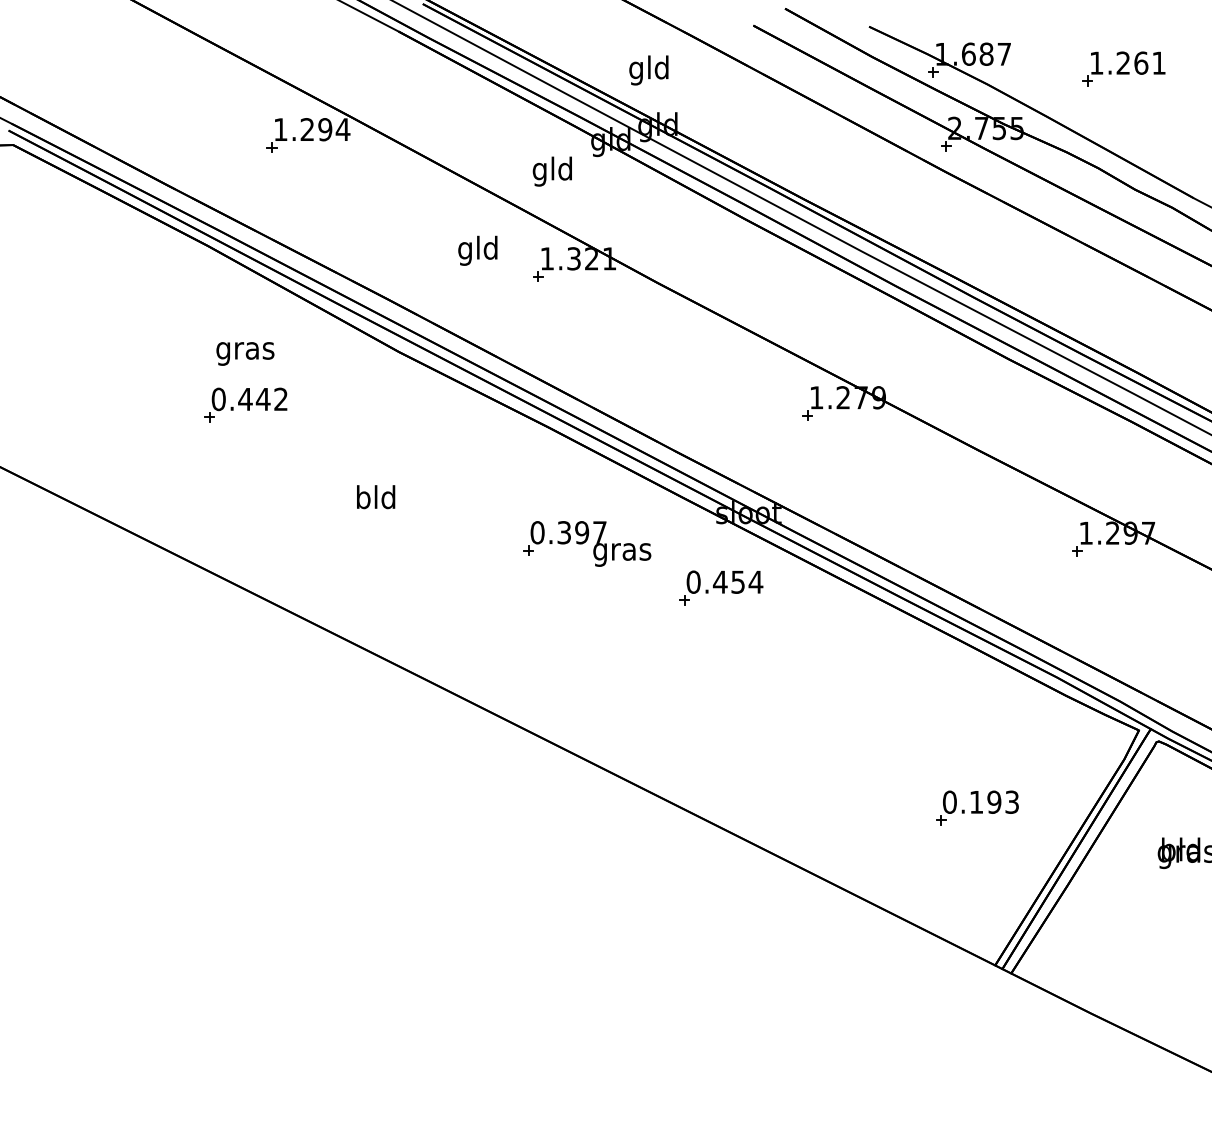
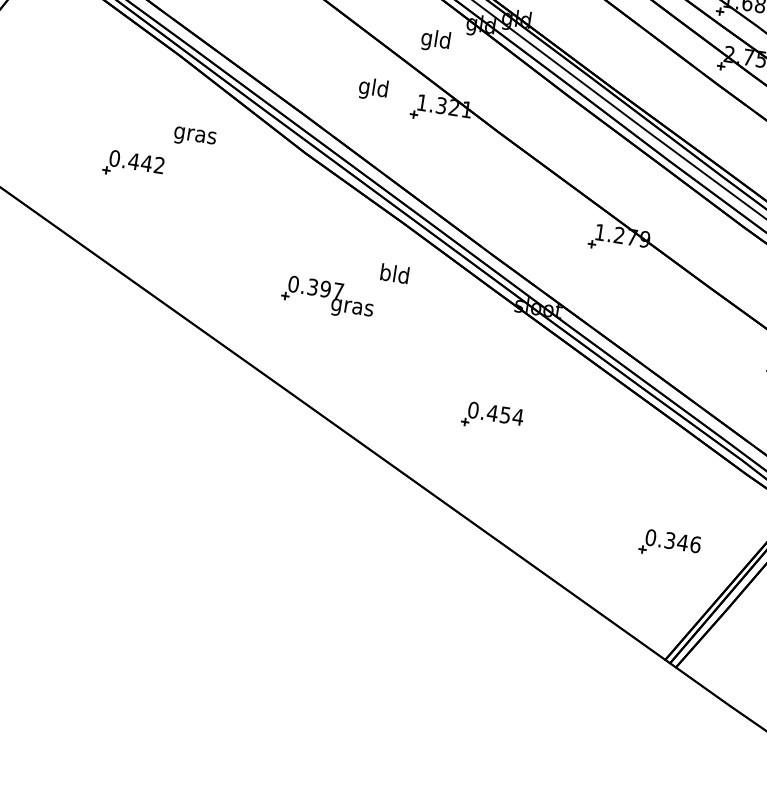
part: (245, 404) -> (133, 165), moved
text: (376, 497) -> (395, 274), moved
part: (587, 543) -> (328, 297), moved
part: (721, 587) -> (492, 417), moved
text: (994, 801) -> (683, 542), 0.193 -> 0.346

